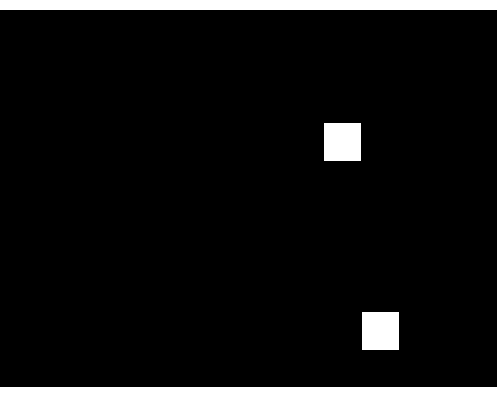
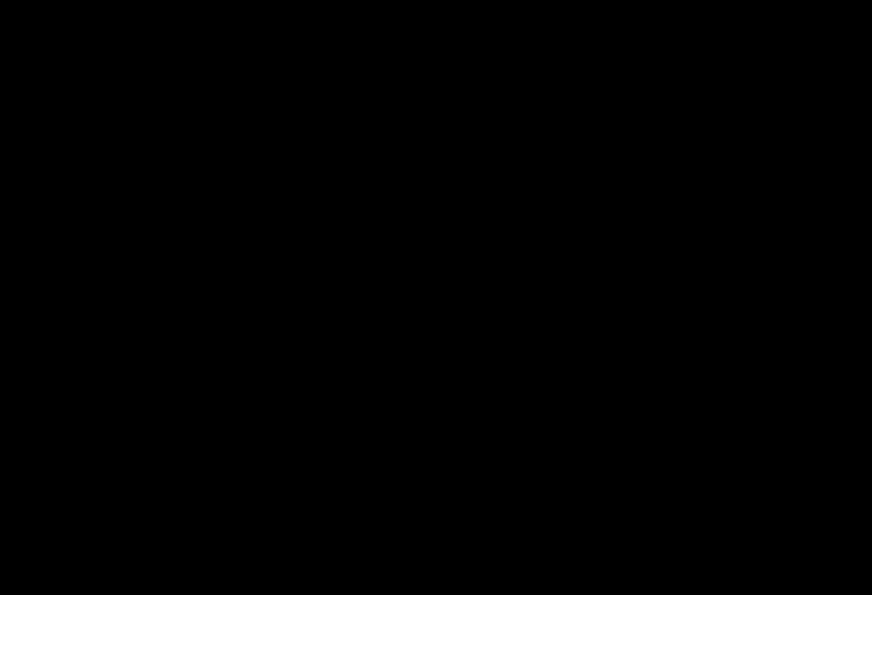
fill: (342, 141) -> (566, 92), added
fill: (380, 330) -> (644, 479), added

